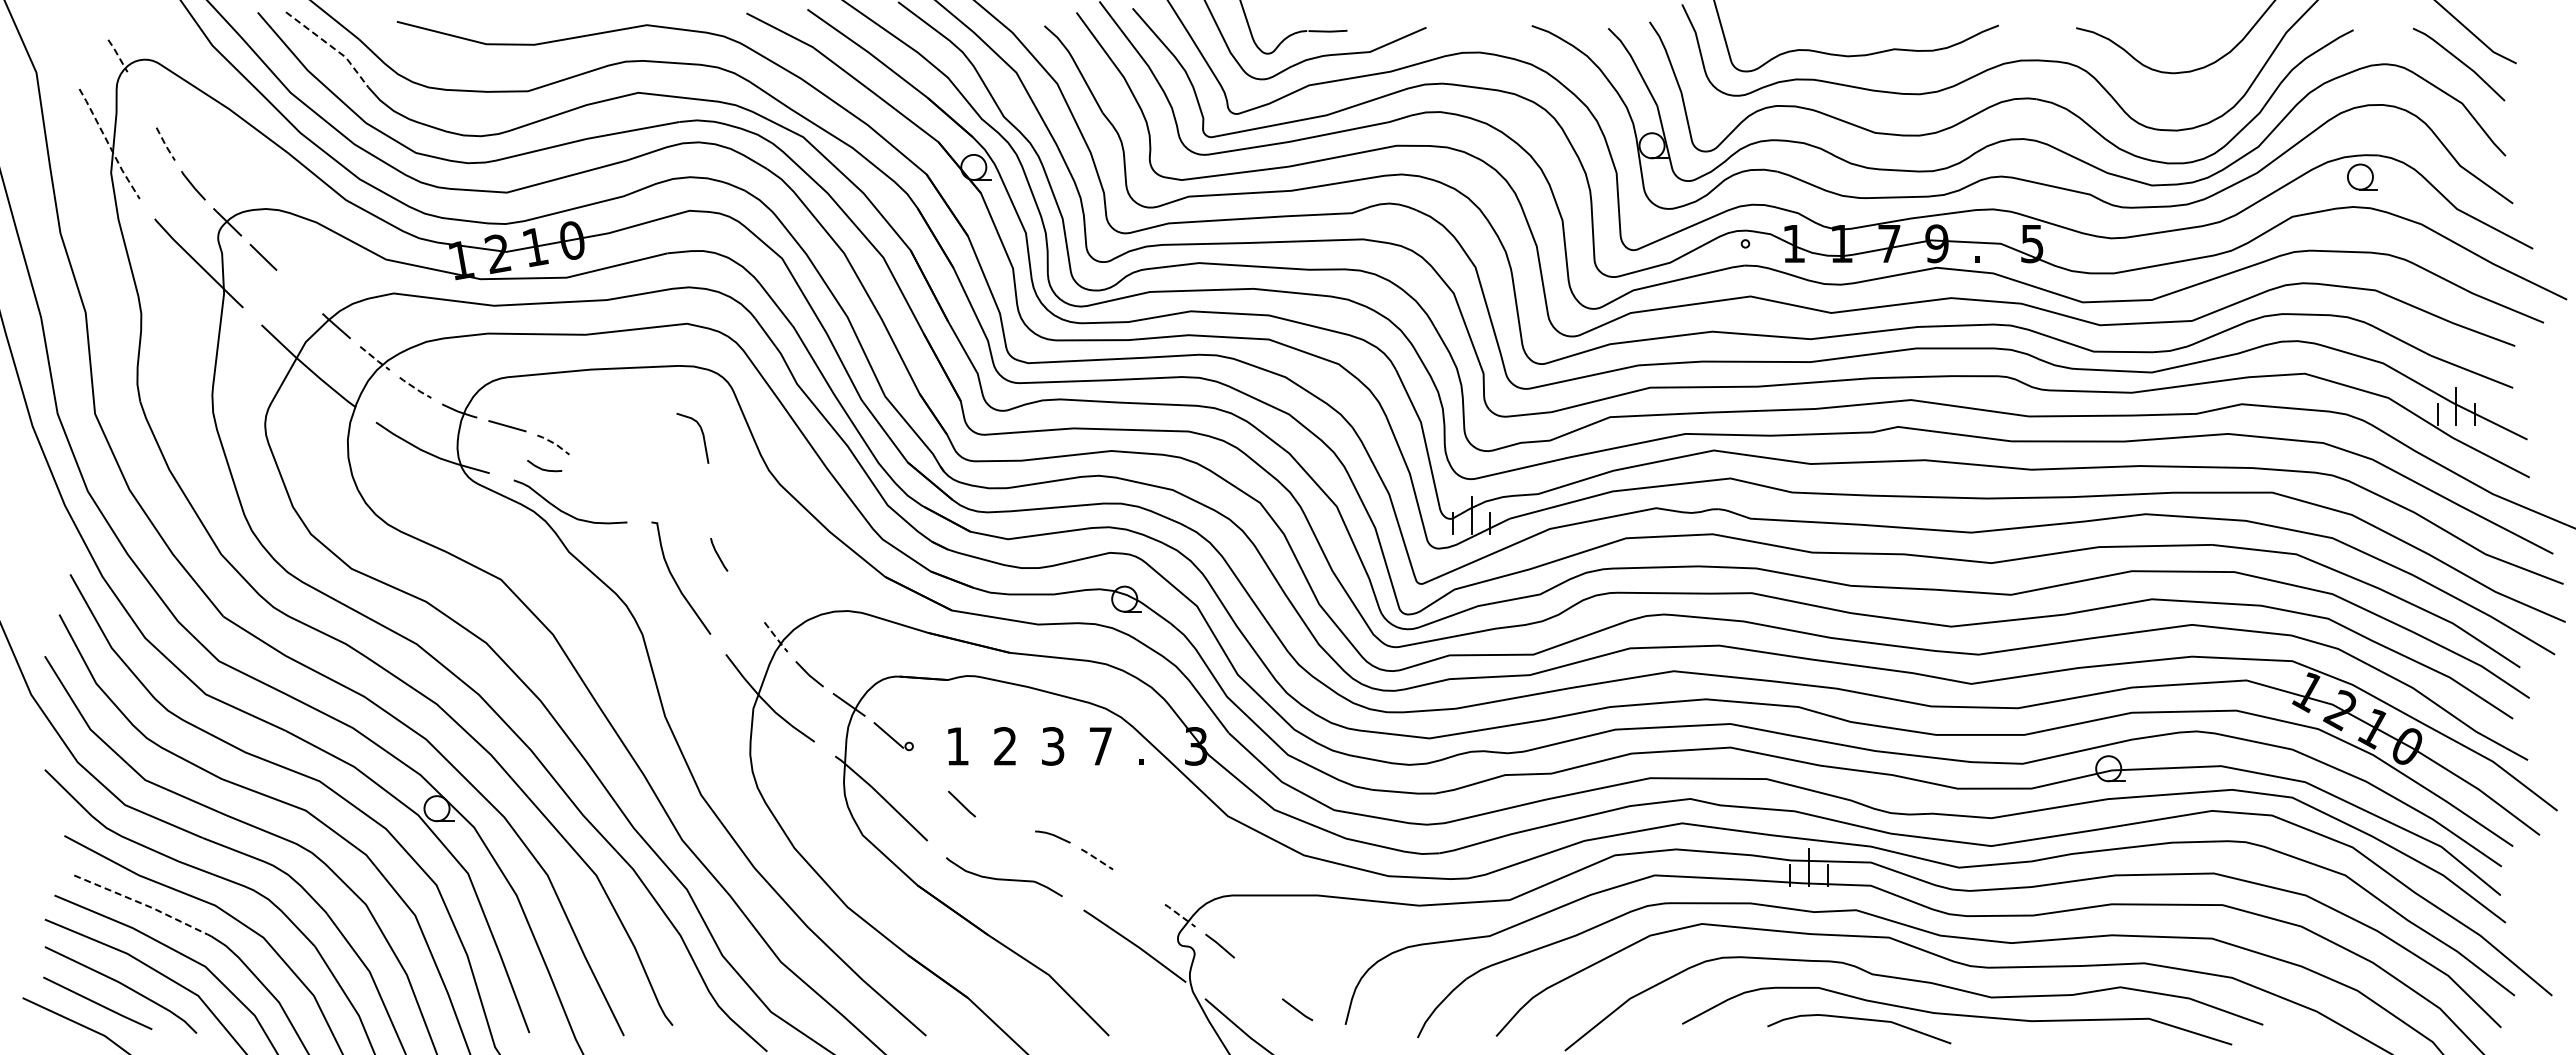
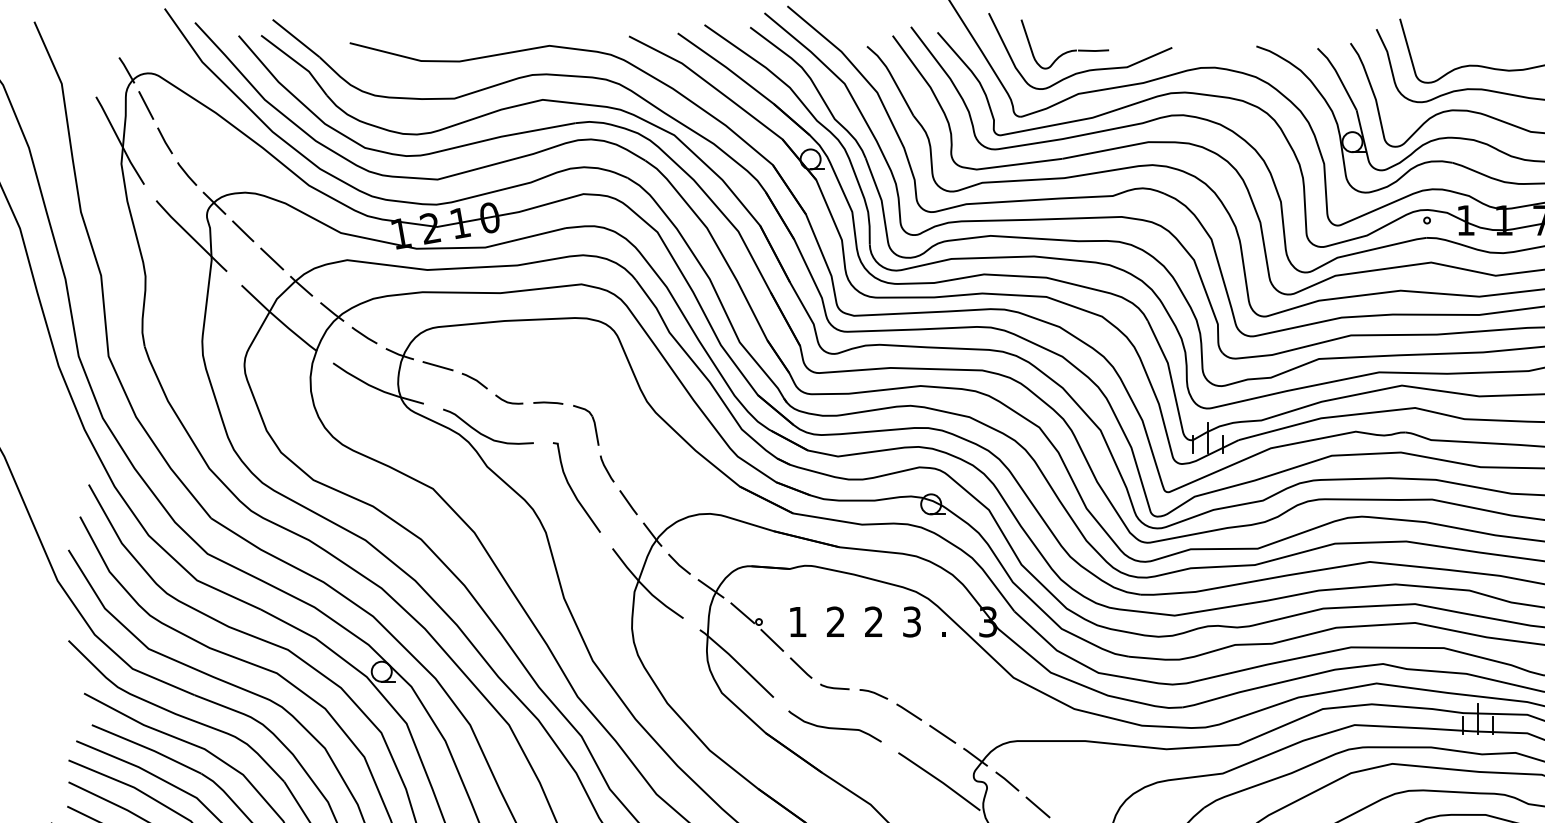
line: (331, 46) -> (297, 62), dashed -> solid
line: (117, 55) -> (126, 70), dashed -> solid
line: (141, 99) -> (145, 105), added
line: (108, 144) -> (119, 141), dashed -> solid
line: (165, 145) -> (164, 141), dashed -> solid
line: (299, 292) -> (271, 259), added
line: (375, 358) -> (332, 312), dashed -> solid
line: (415, 388) -> (364, 336), dashed -> solid
part: (702, 436) -> (593, 423), moved
line: (554, 443) -> (475, 380), dashed -> solid
curve: (543, 468) -> (508, 401), moved
line: (645, 472) -> (548, 403), added
line: (745, 596) -> (628, 502), added
line: (776, 637) -> (653, 535), dashed -> solid
text: (1052, 746) -> (873, 622), 3 -> 2
text: (1100, 746) -> (911, 622), 7 -> 3
line: (925, 769) -> (772, 640), added
line: (1003, 828) -> (834, 687), added
line: (1096, 858) -> (908, 711), dashed -> solid
line: (1138, 886) -> (942, 733), added
line: (144, 904) -> (148, 748), dashed -> solid
line: (1179, 915) -> (974, 757), dashed -> solid
line: (1258, 978) -> (1038, 807), added

